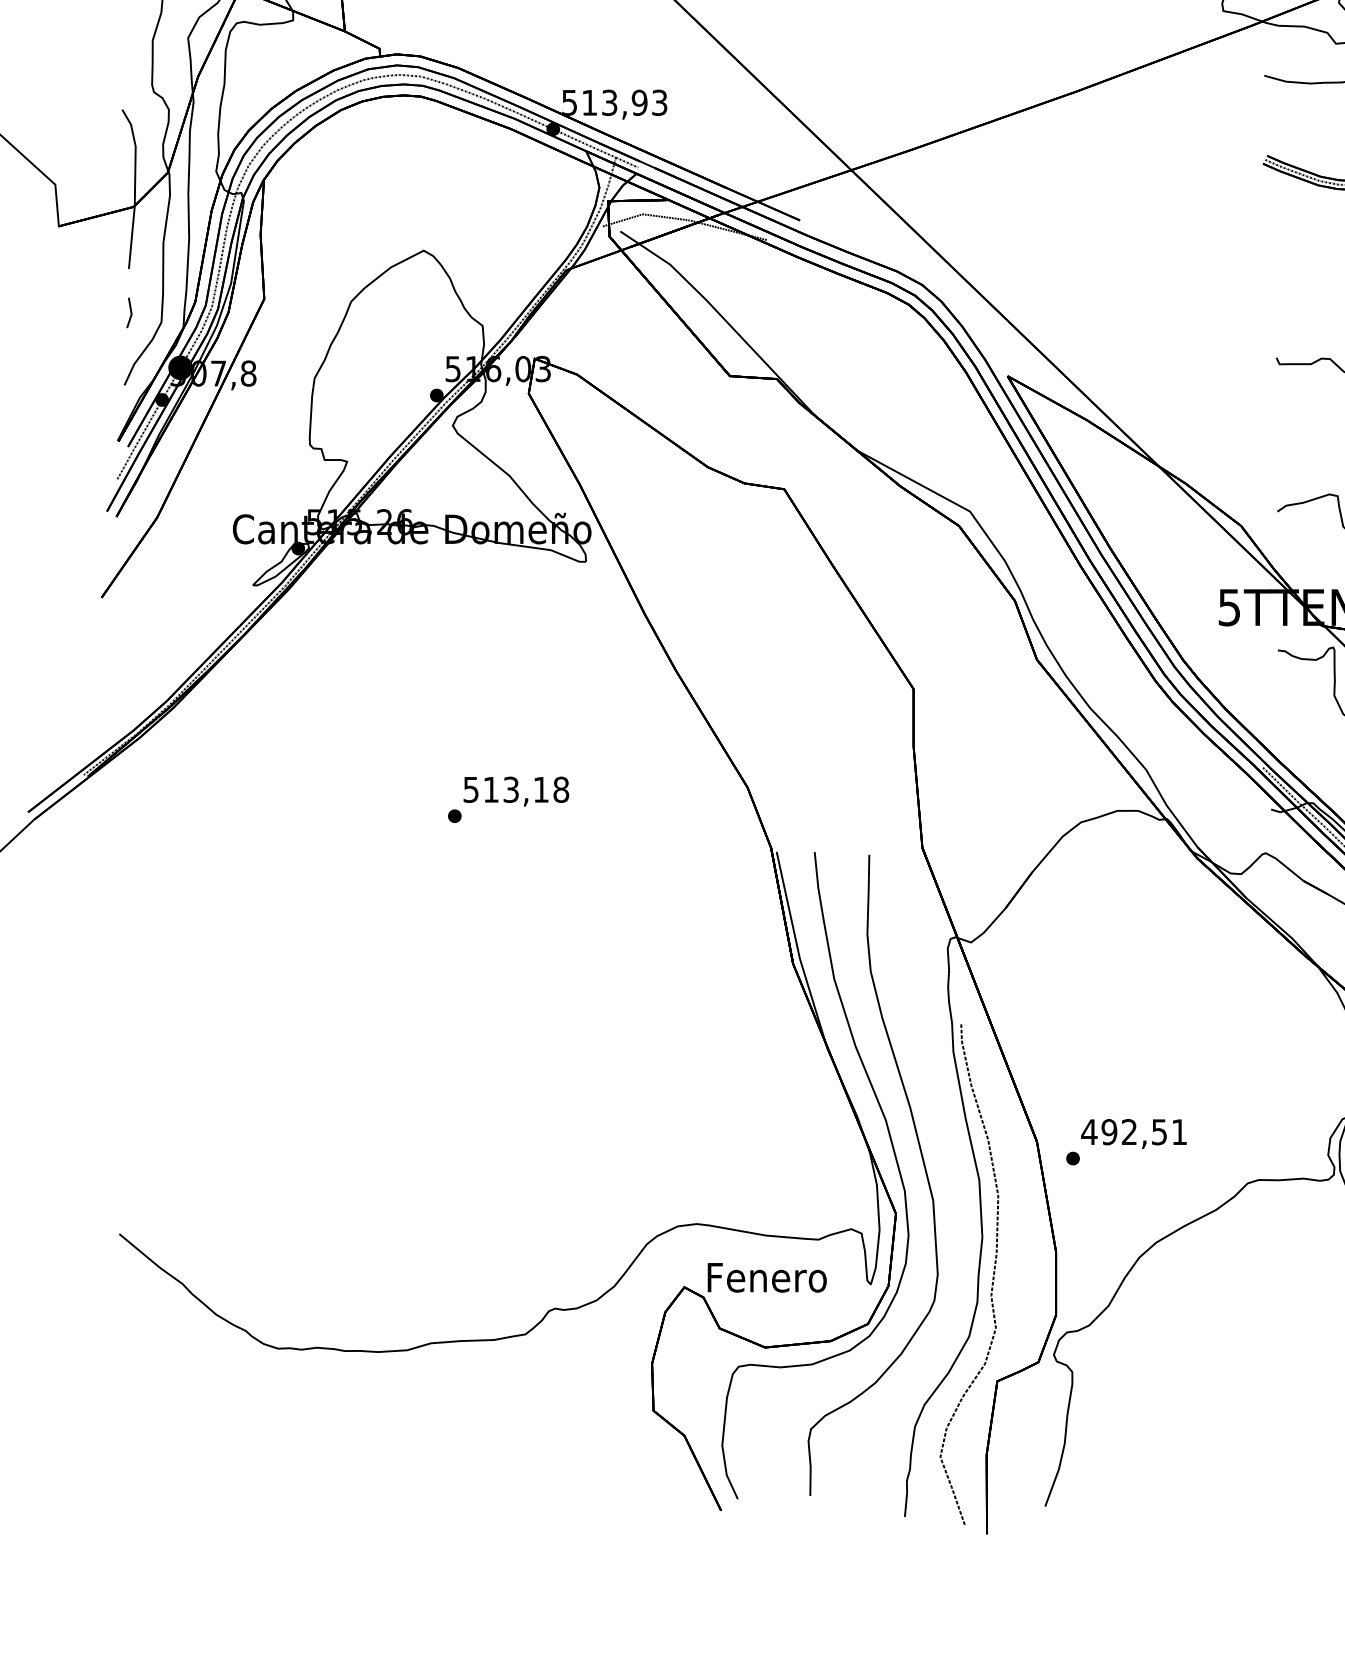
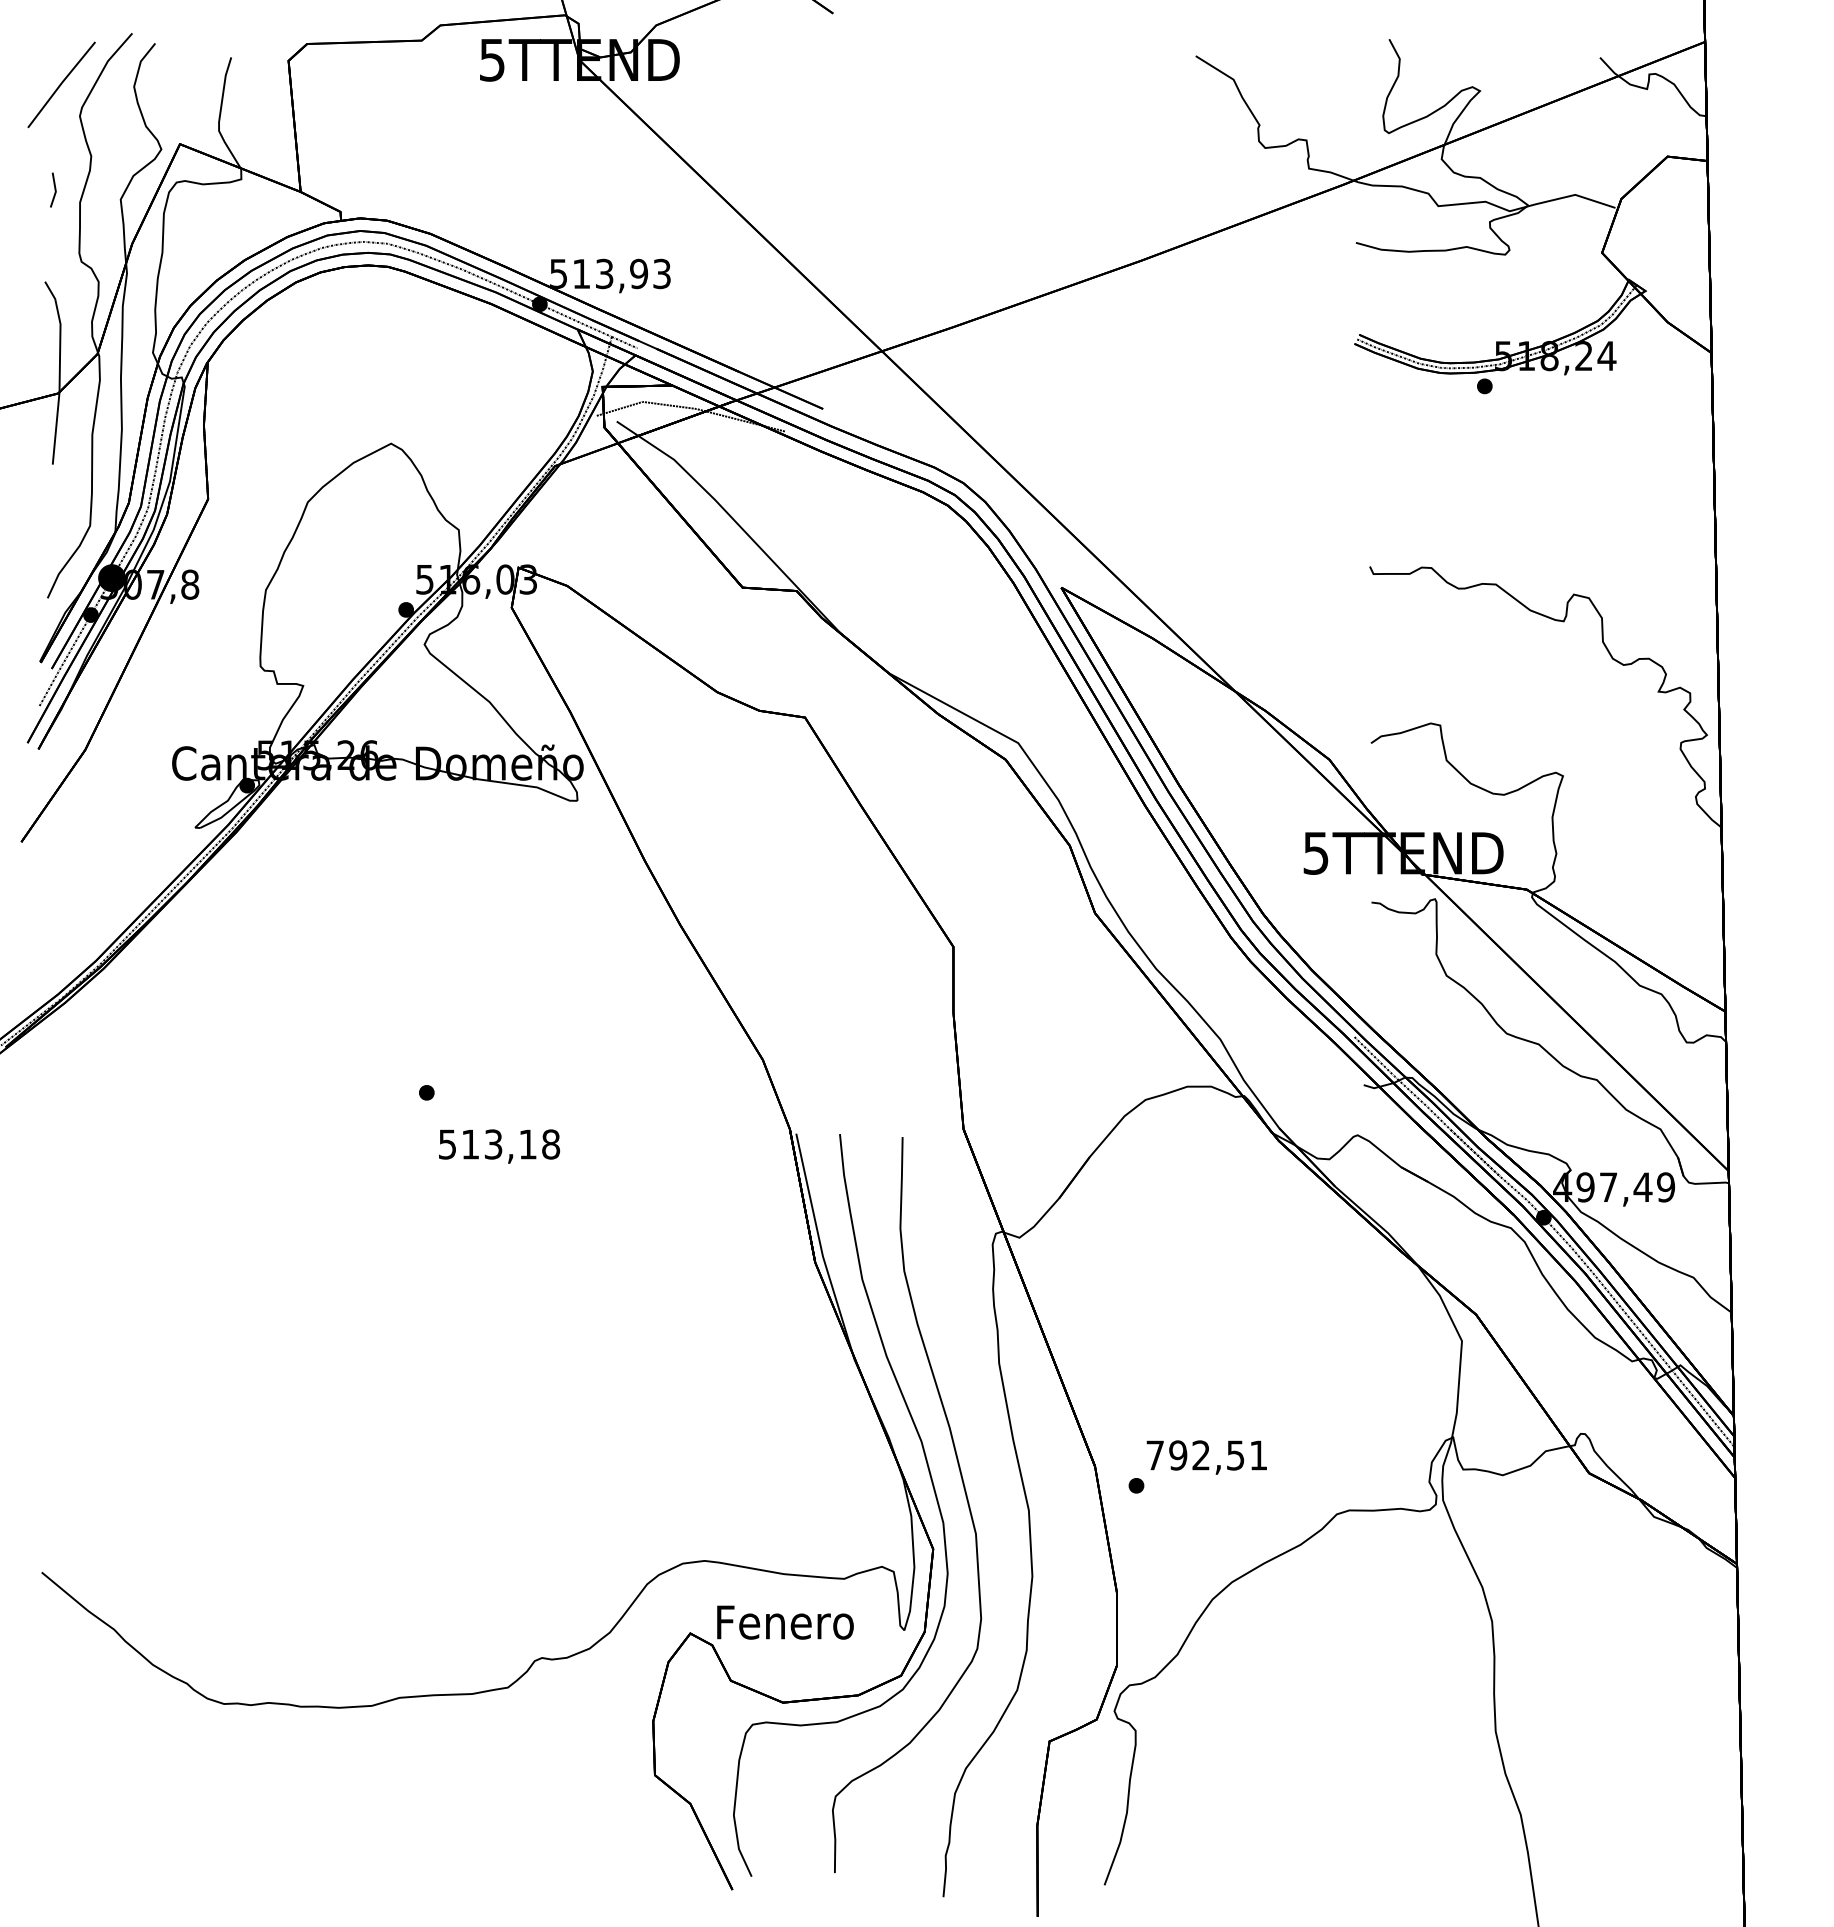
line: (130, 312) -> (54, 189), moved
text: (516, 791) -> (499, 1146), moved
text: (1088, 1132) -> (1154, 1455), 492,51 -> 792,51
curve: (992, 1274) -> (1044, 1618), removed

